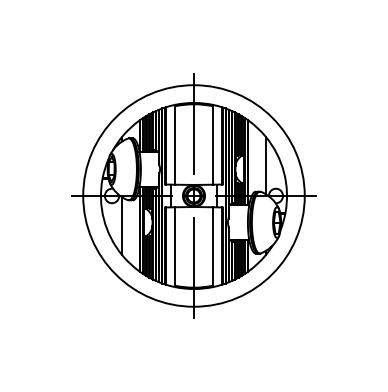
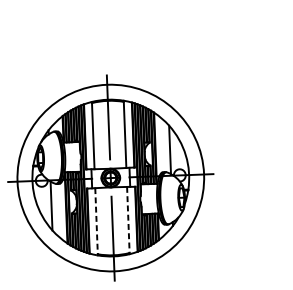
line: (175, 247) -> (96, 222), solid -> dashed
line: (212, 247) -> (128, 220), solid -> dashed

